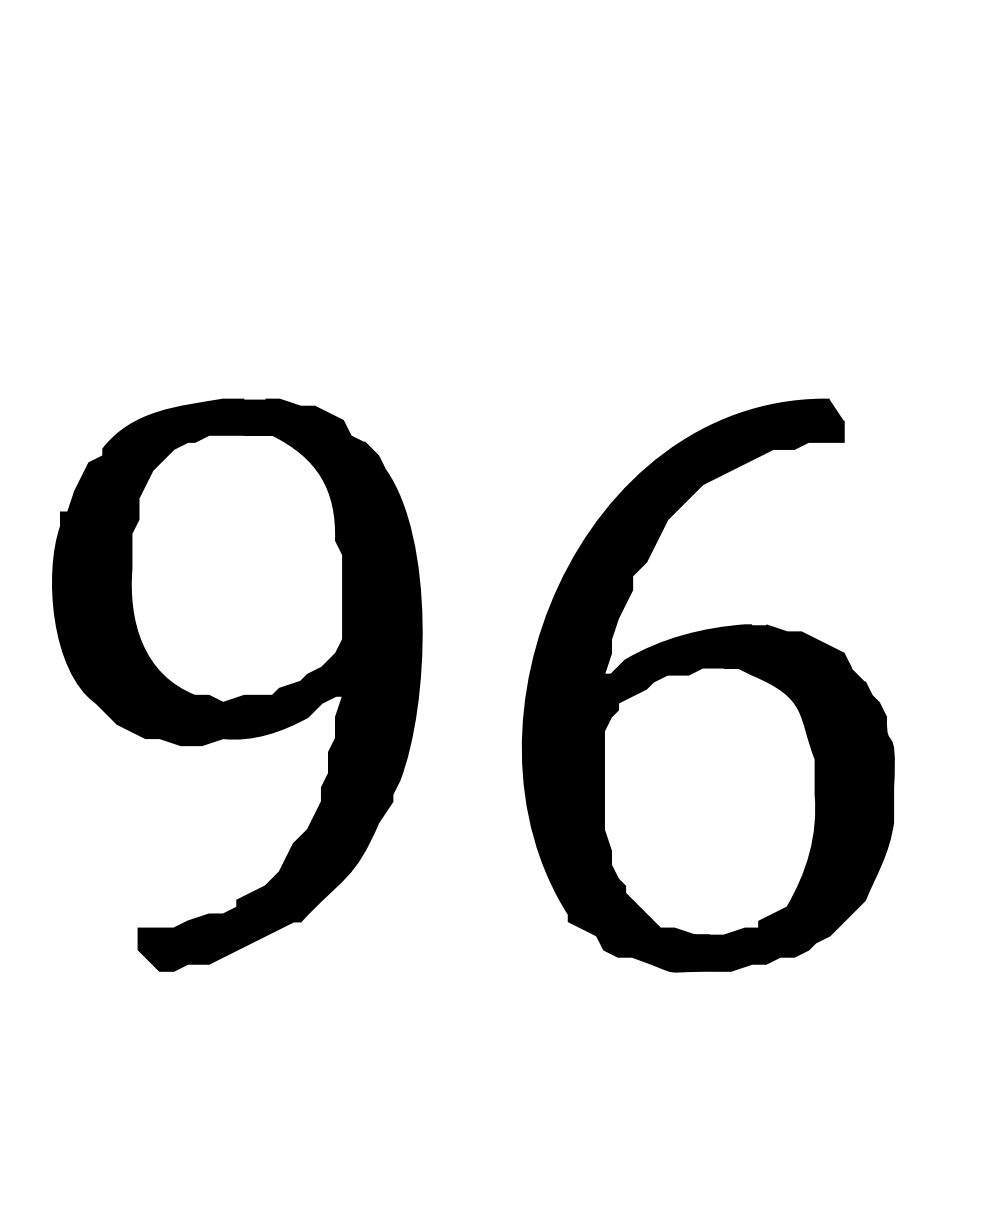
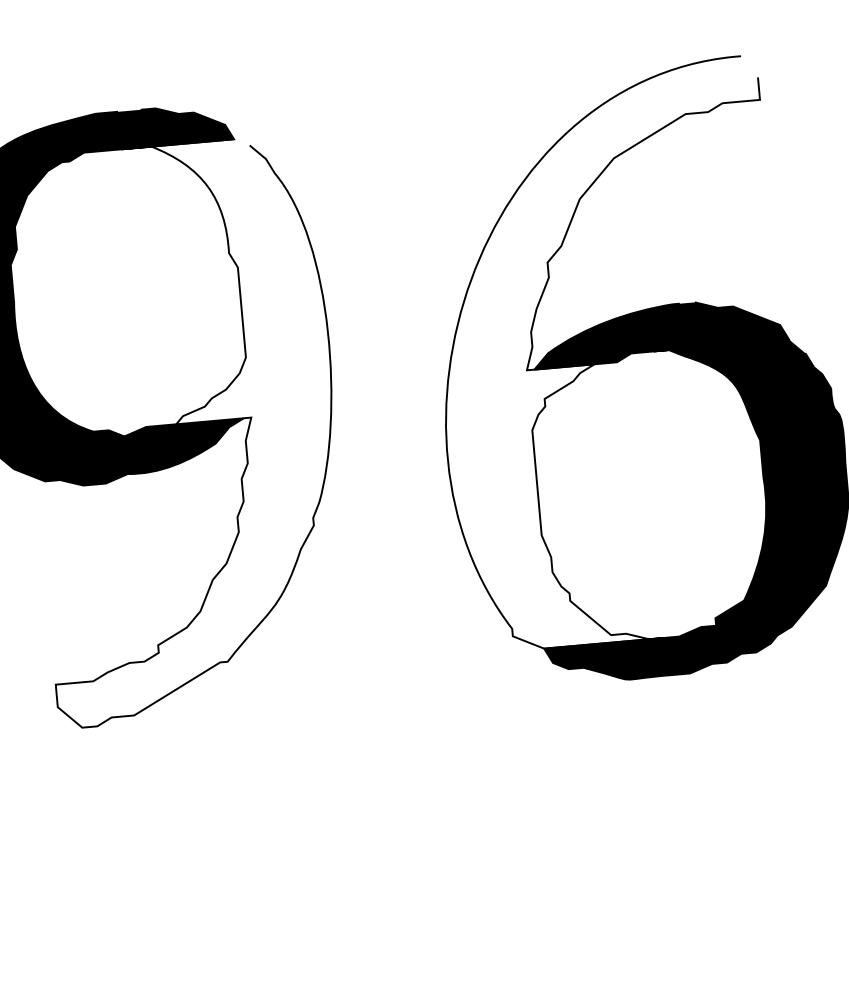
fill: (682, 667) -> (609, 355), removed
fill: (279, 702) -> (184, 430), removed

